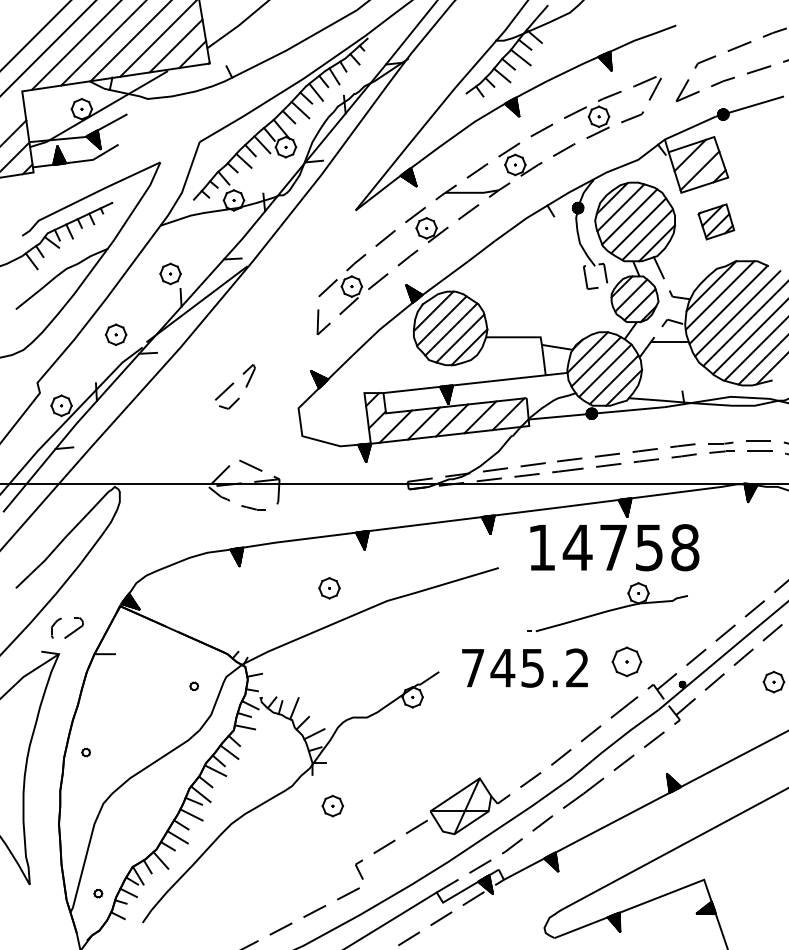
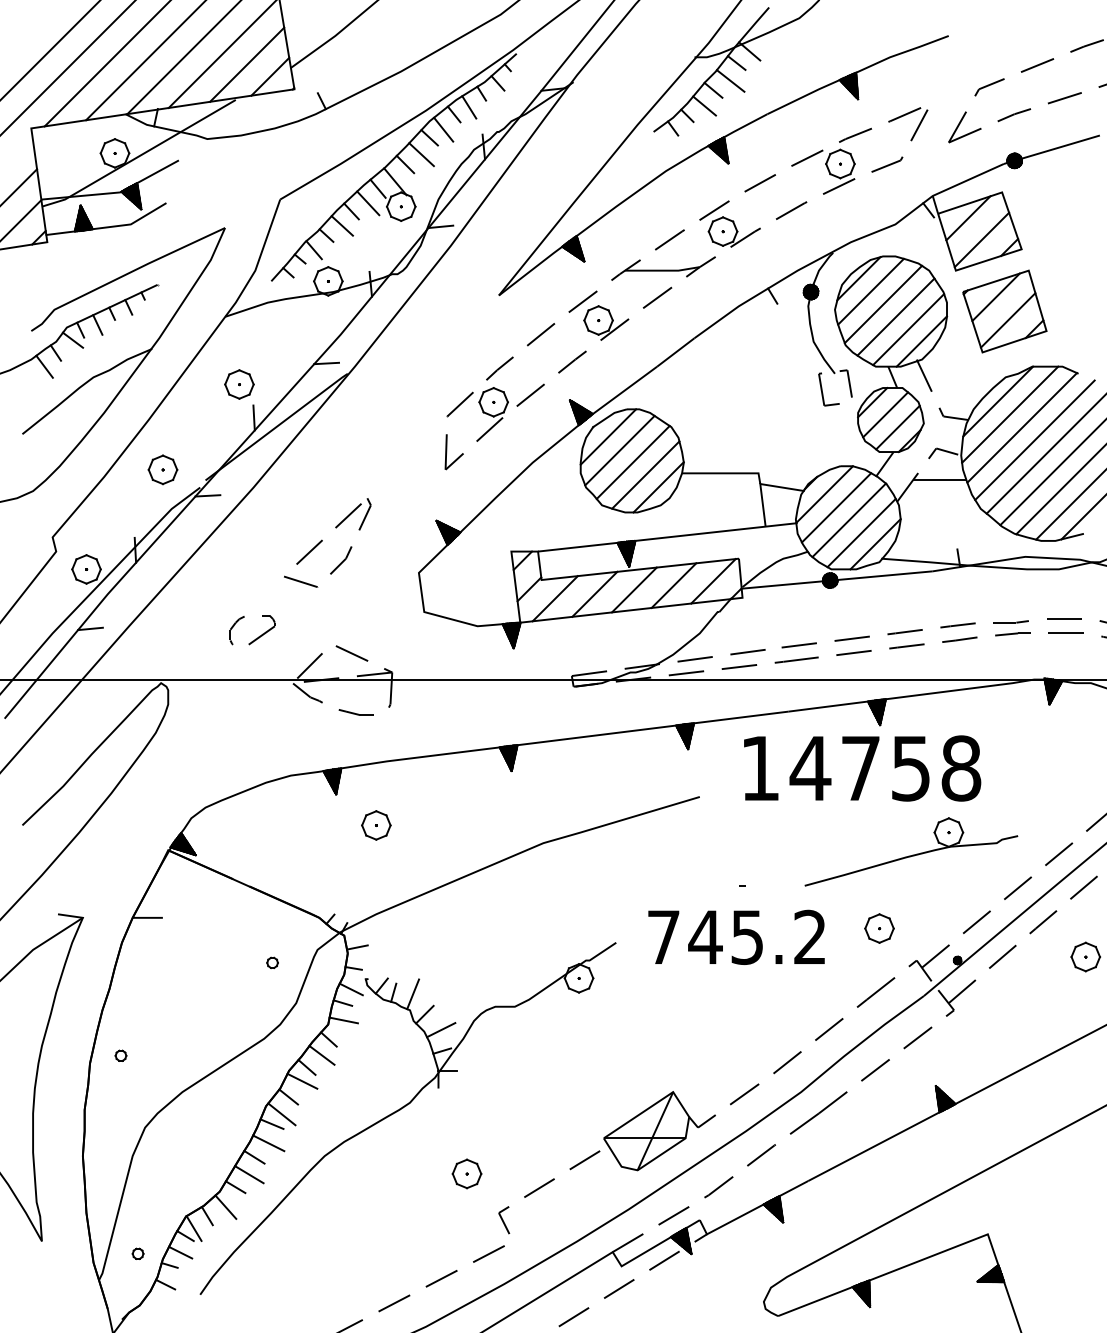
part: (716, 221) -> (1004, 311), size x1.67
part: (233, 386) -> (327, 542), size x1.43
part: (329, 588) -> (376, 825), moved
part: (611, 606) -> (911, 851), moved
part: (71, 632) -> (258, 636), moved
part: (626, 661) -> (879, 928), size x0.71
part: (332, 805) -> (466, 1173), moved

